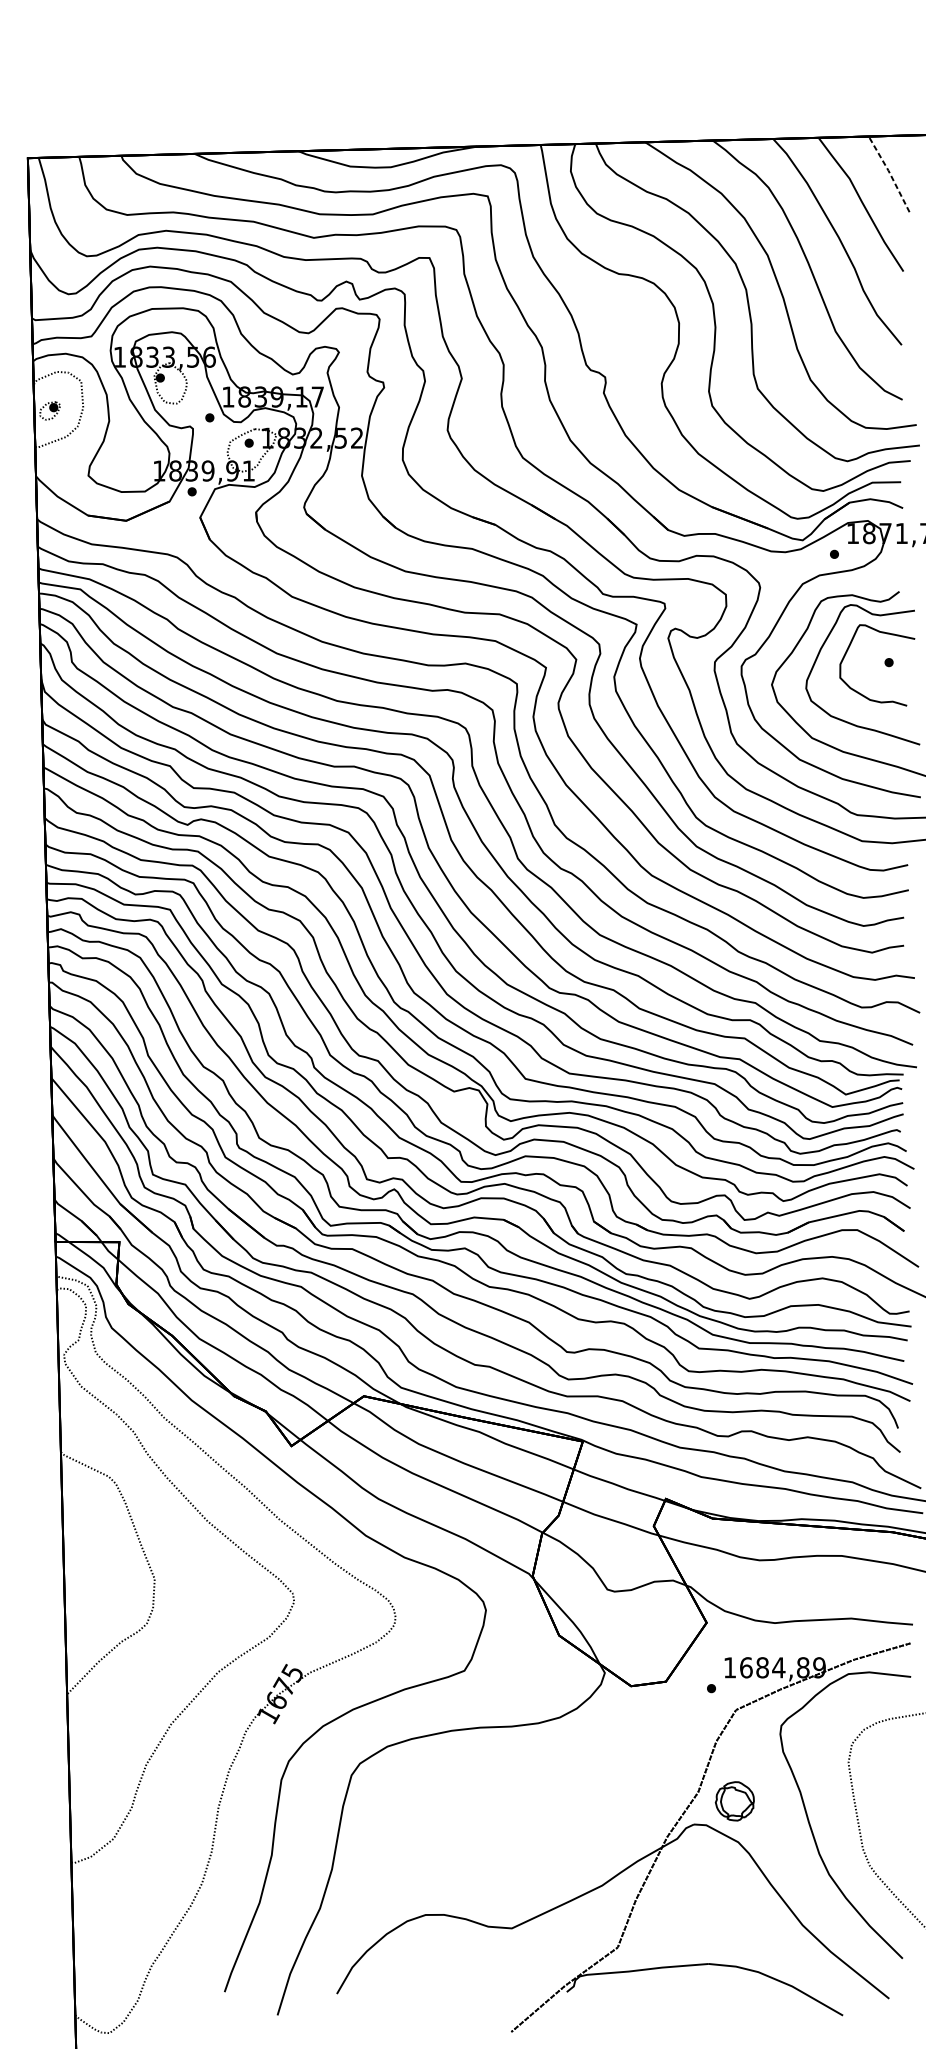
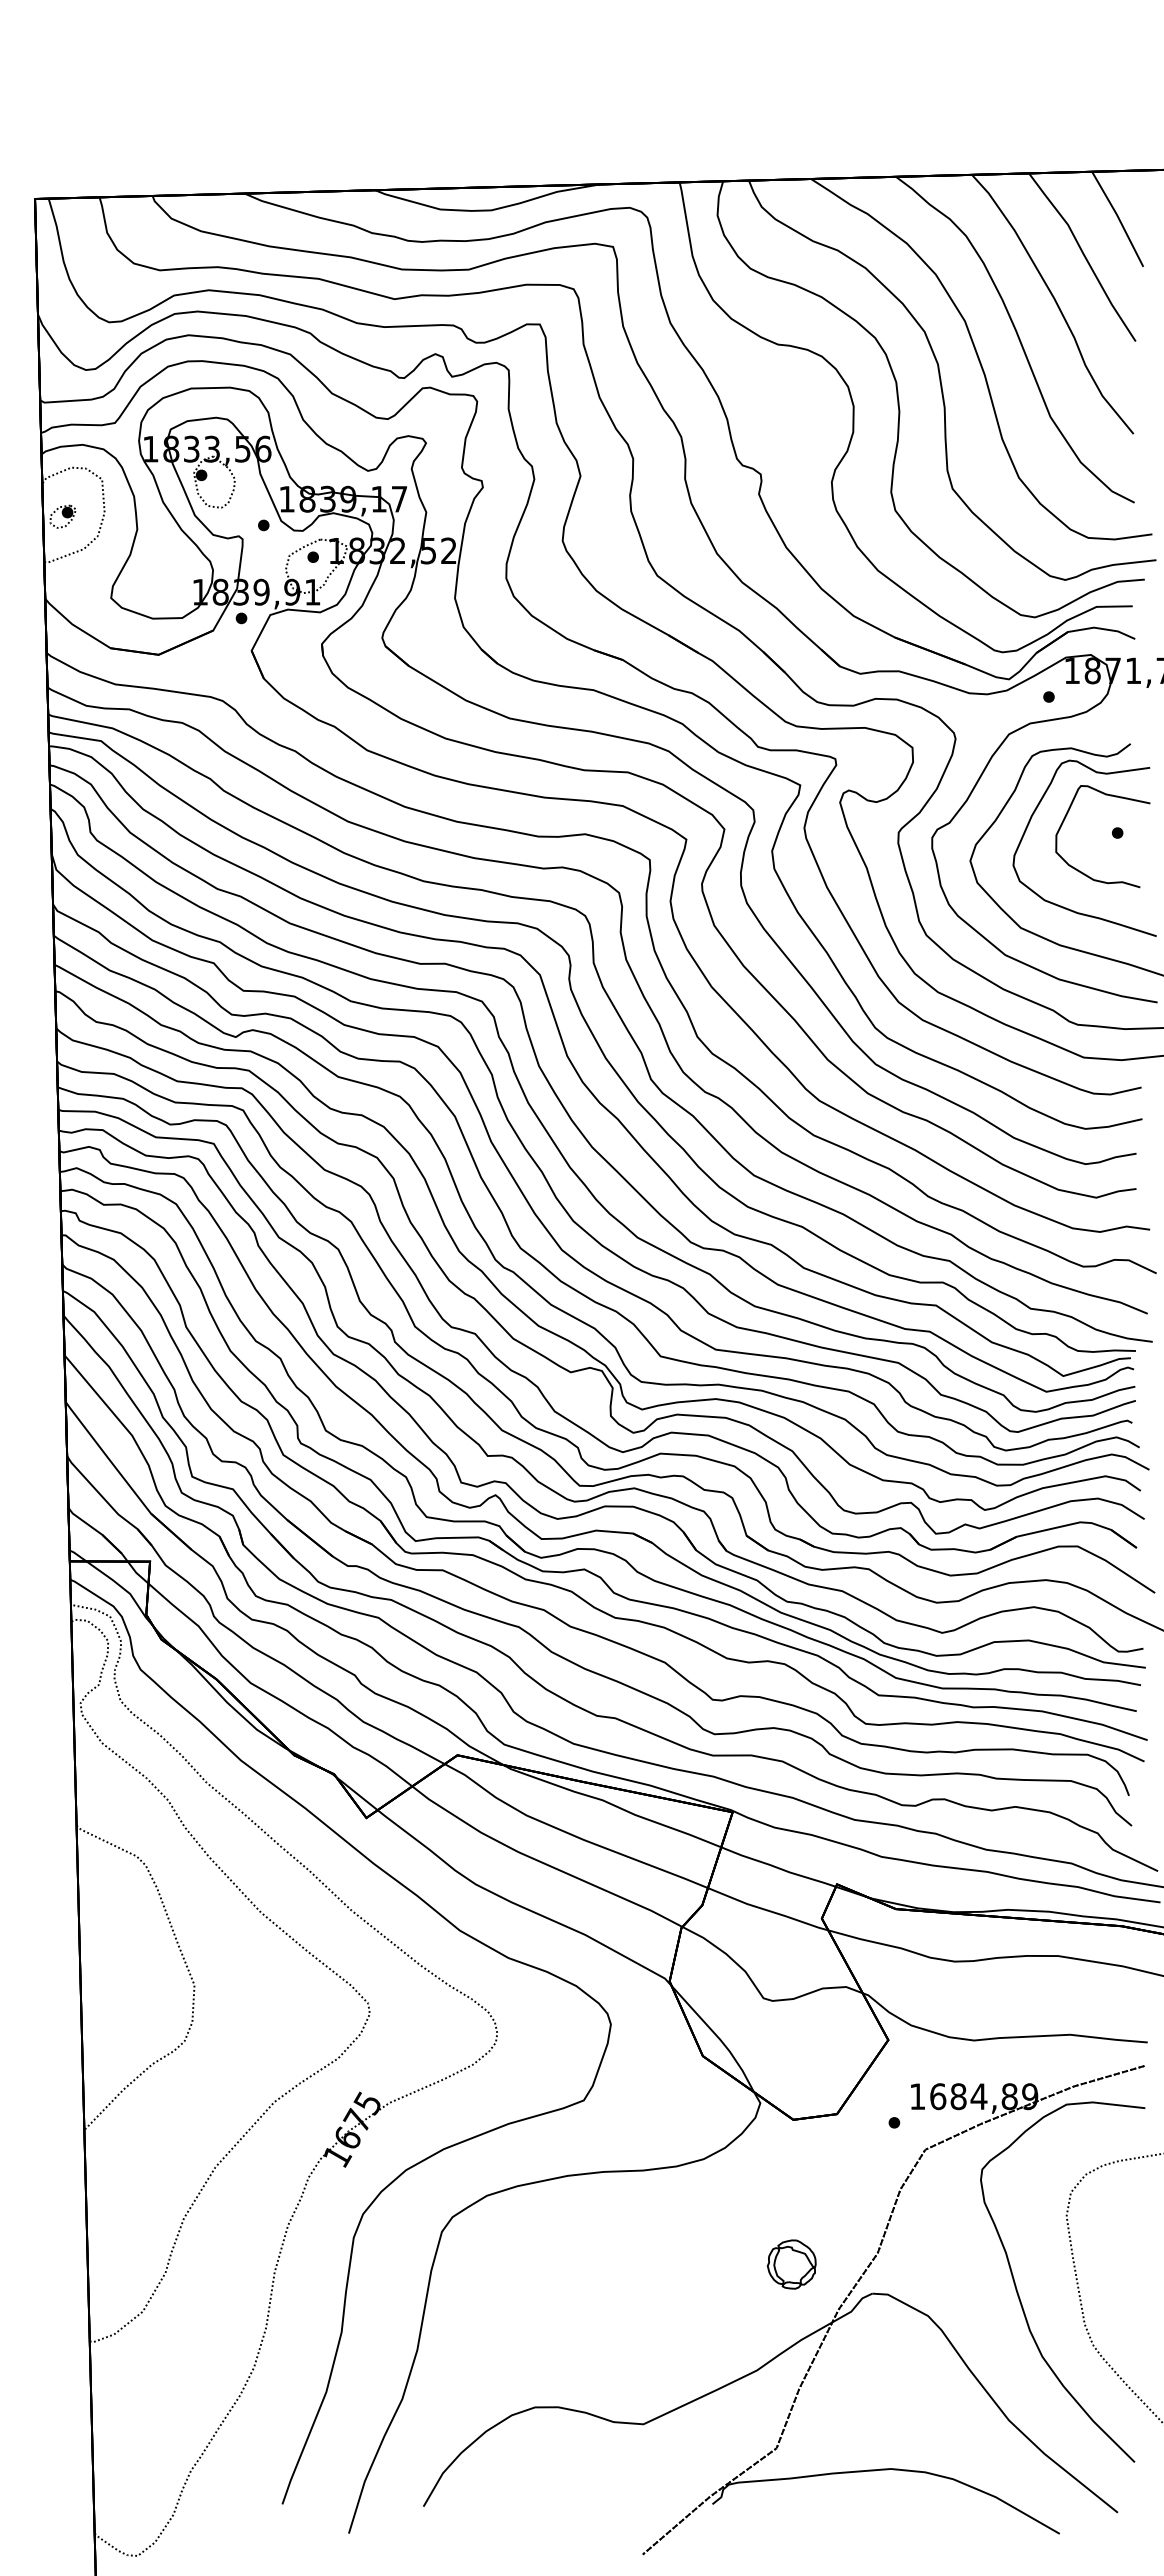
line: (889, 173) -> (1118, 218), dashed -> solid
part: (734, 1801) -> (791, 2264), moved

